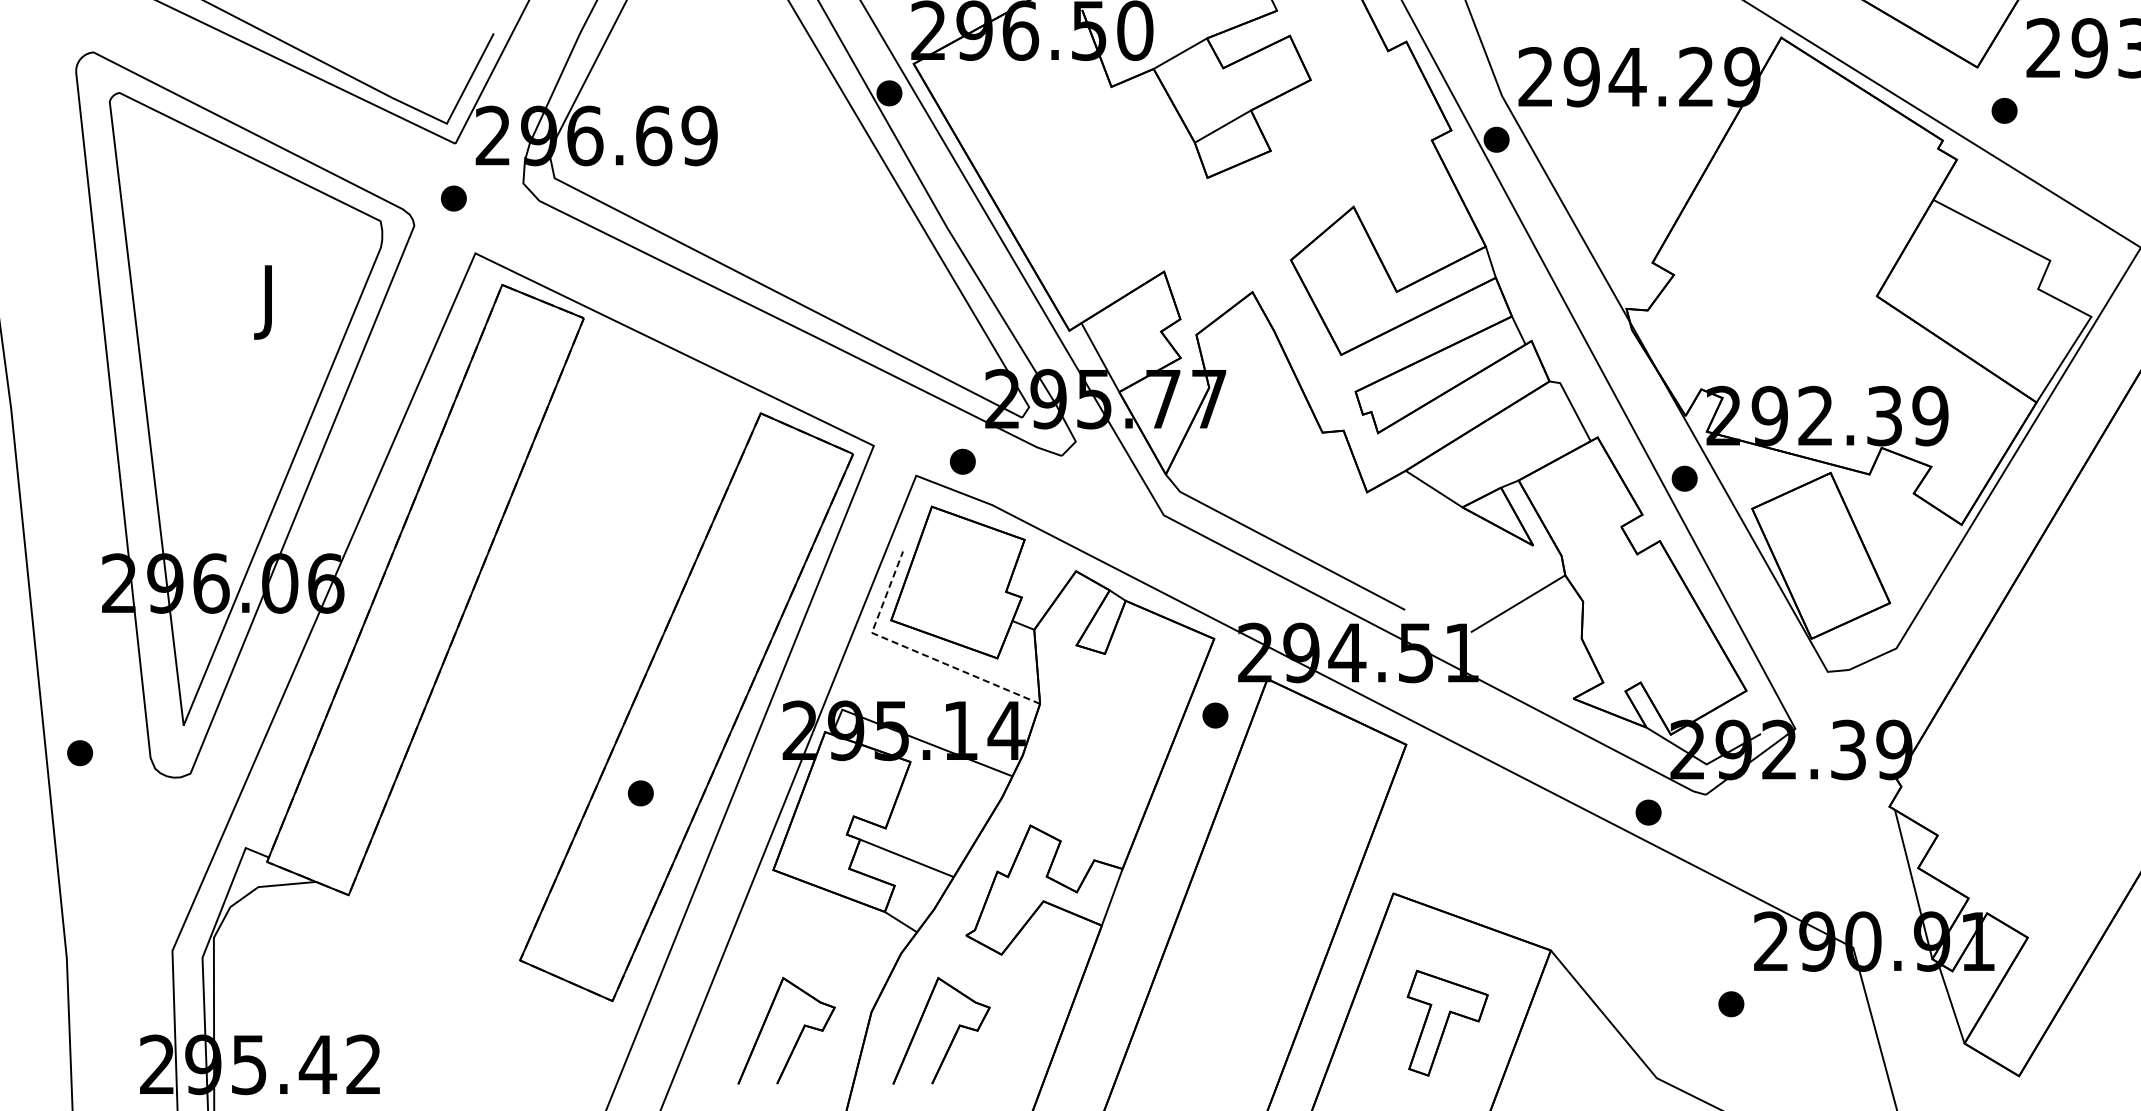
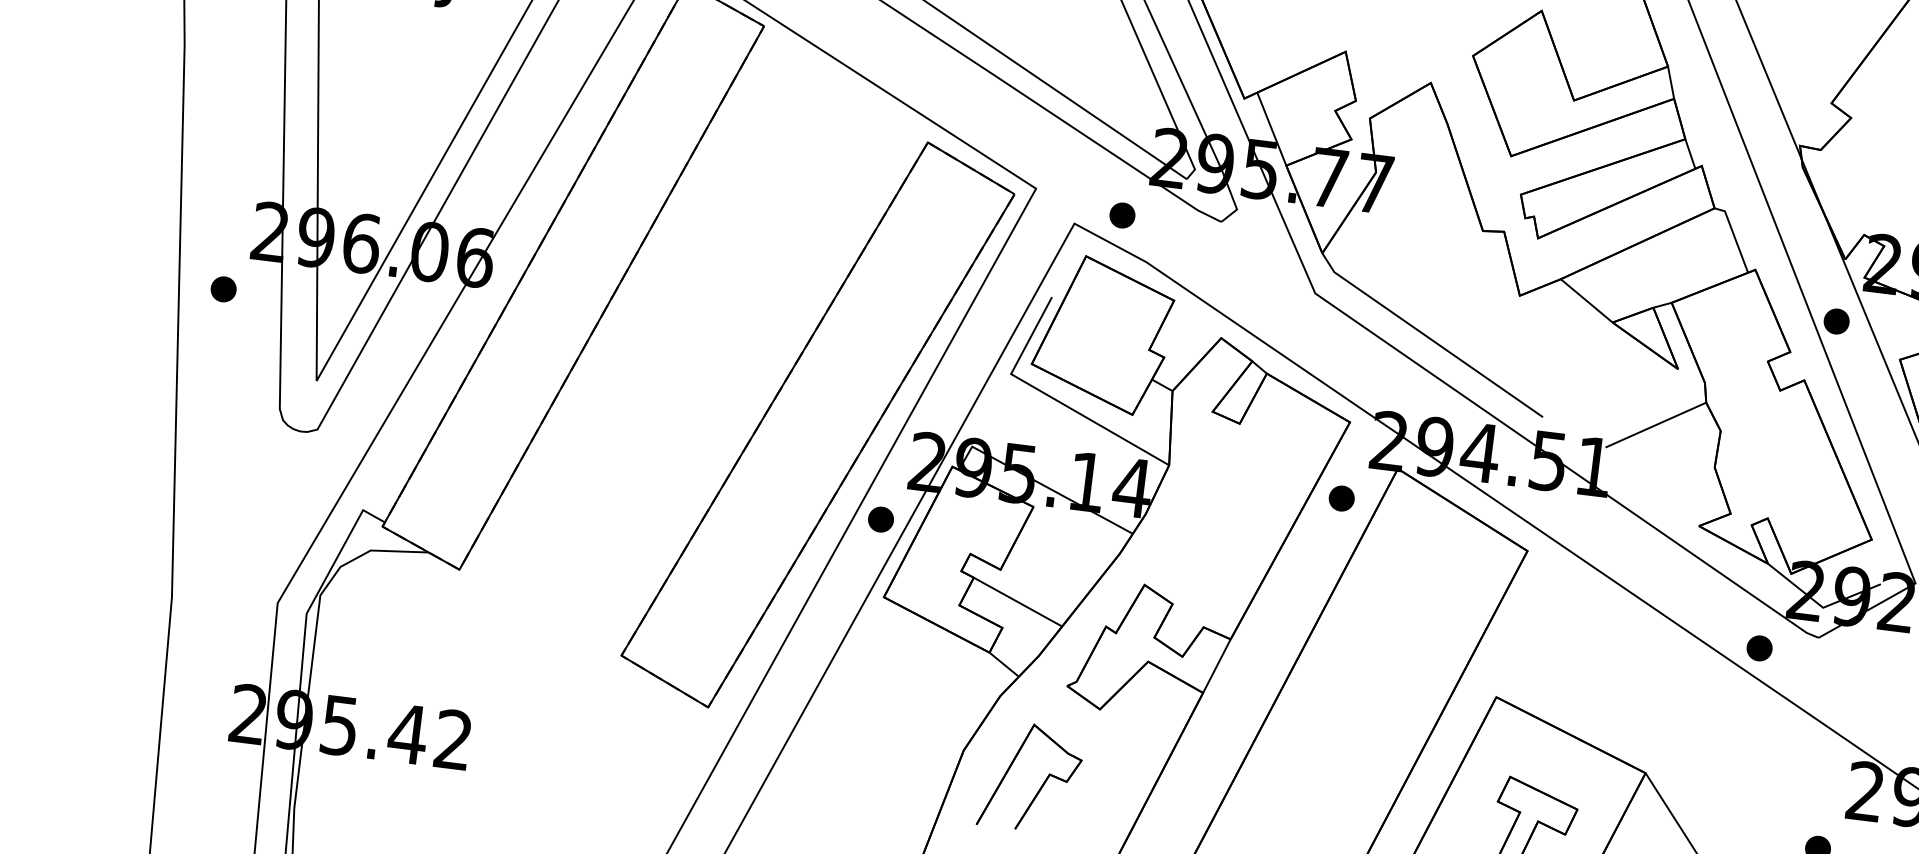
line: (915, 651) -> (1052, 397), dashed -> solid
part: (79, 753) -> (223, 289), moved
part: (640, 793) -> (880, 519), moved
part: (798, 1036) -> (888, 765), removed

